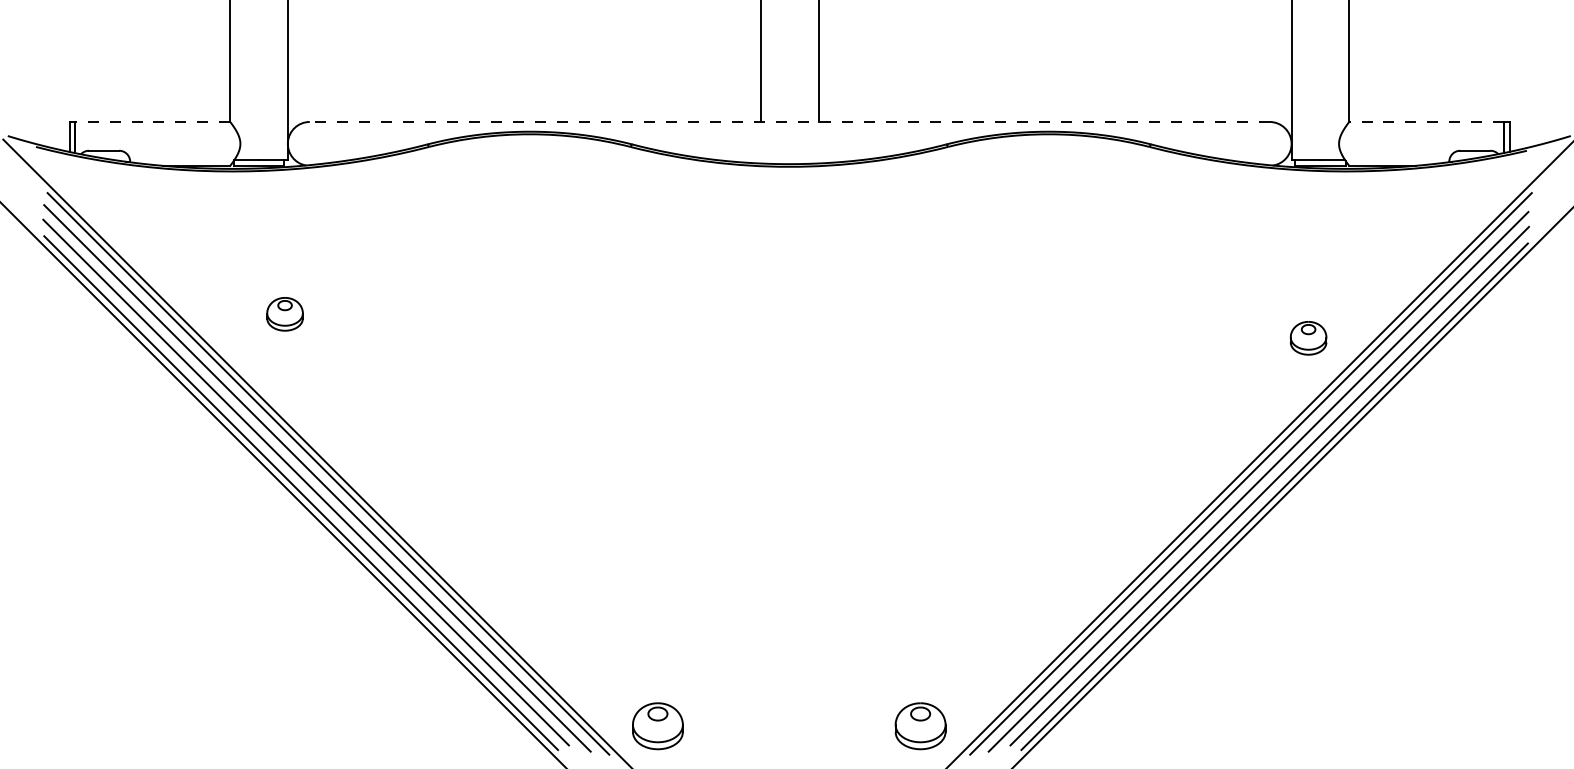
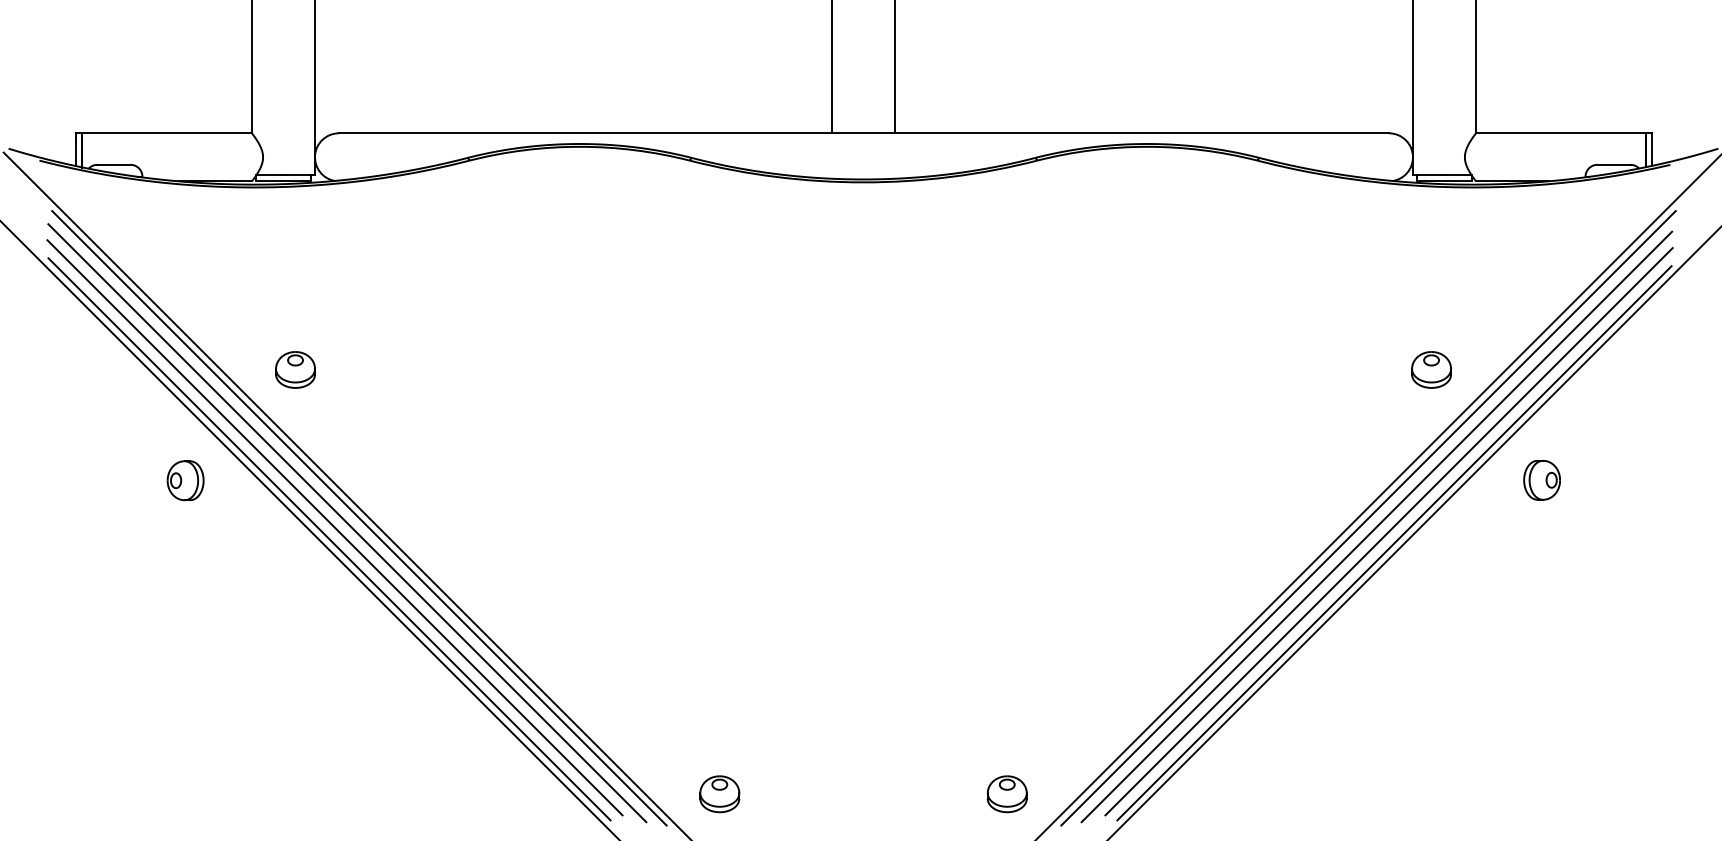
line: (152, 121) -> (166, 132), dashed -> solid
line: (789, 121) -> (863, 132), dashed -> solid
line: (1426, 121) -> (1560, 132), dashed -> solid
part: (284, 314) -> (294, 370), moved
part: (1409, 438) -> (1541, 479), added
part: (169, 439) -> (185, 480), added
part: (657, 725) -> (719, 793), size x0.71
part: (920, 725) -> (1007, 793), size x0.71

